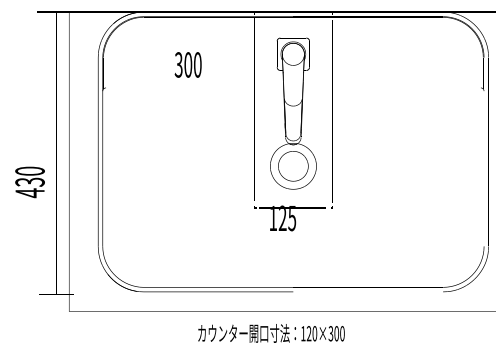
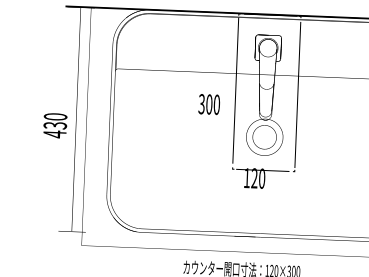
text: (187, 64) -> (208, 104), moved
text: (29, 182) -> (54, 125), moved
text: (292, 218) -> (262, 178), 125 -> 120

